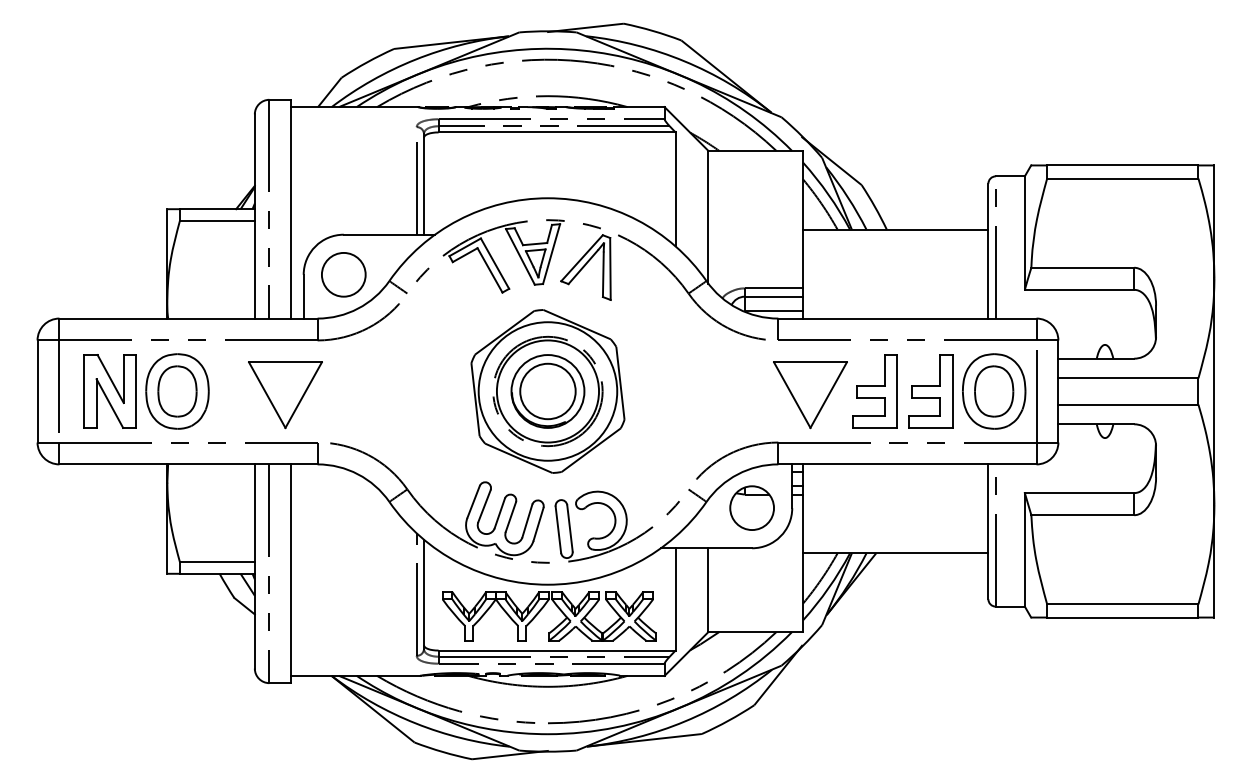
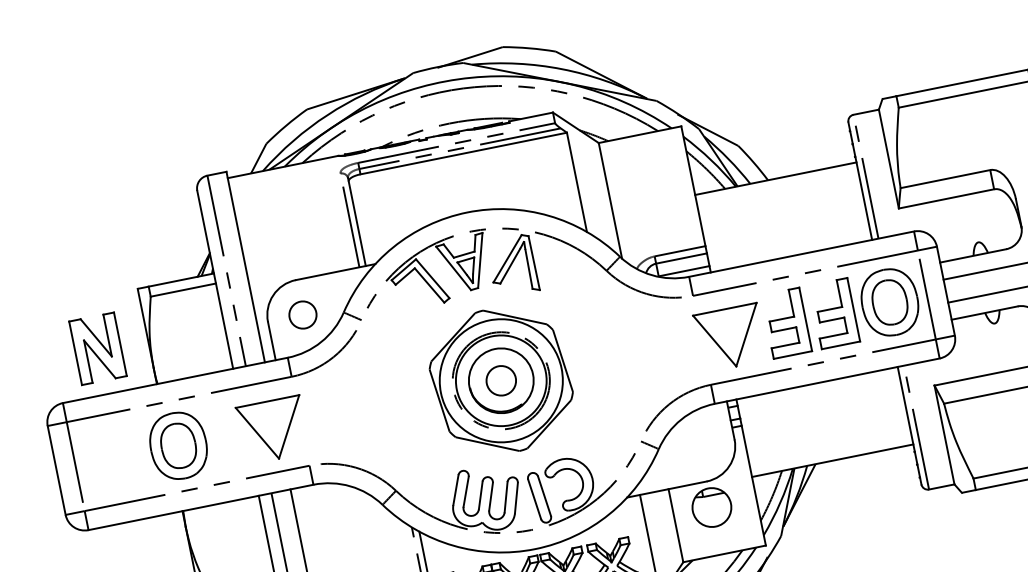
circle: (343, 274) -> (302, 314), size x0.7
part: (109, 391) -> (97, 348), moved
circle: (547, 391) -> (500, 380), size x0.6
part: (751, 507) -> (711, 507), moved

